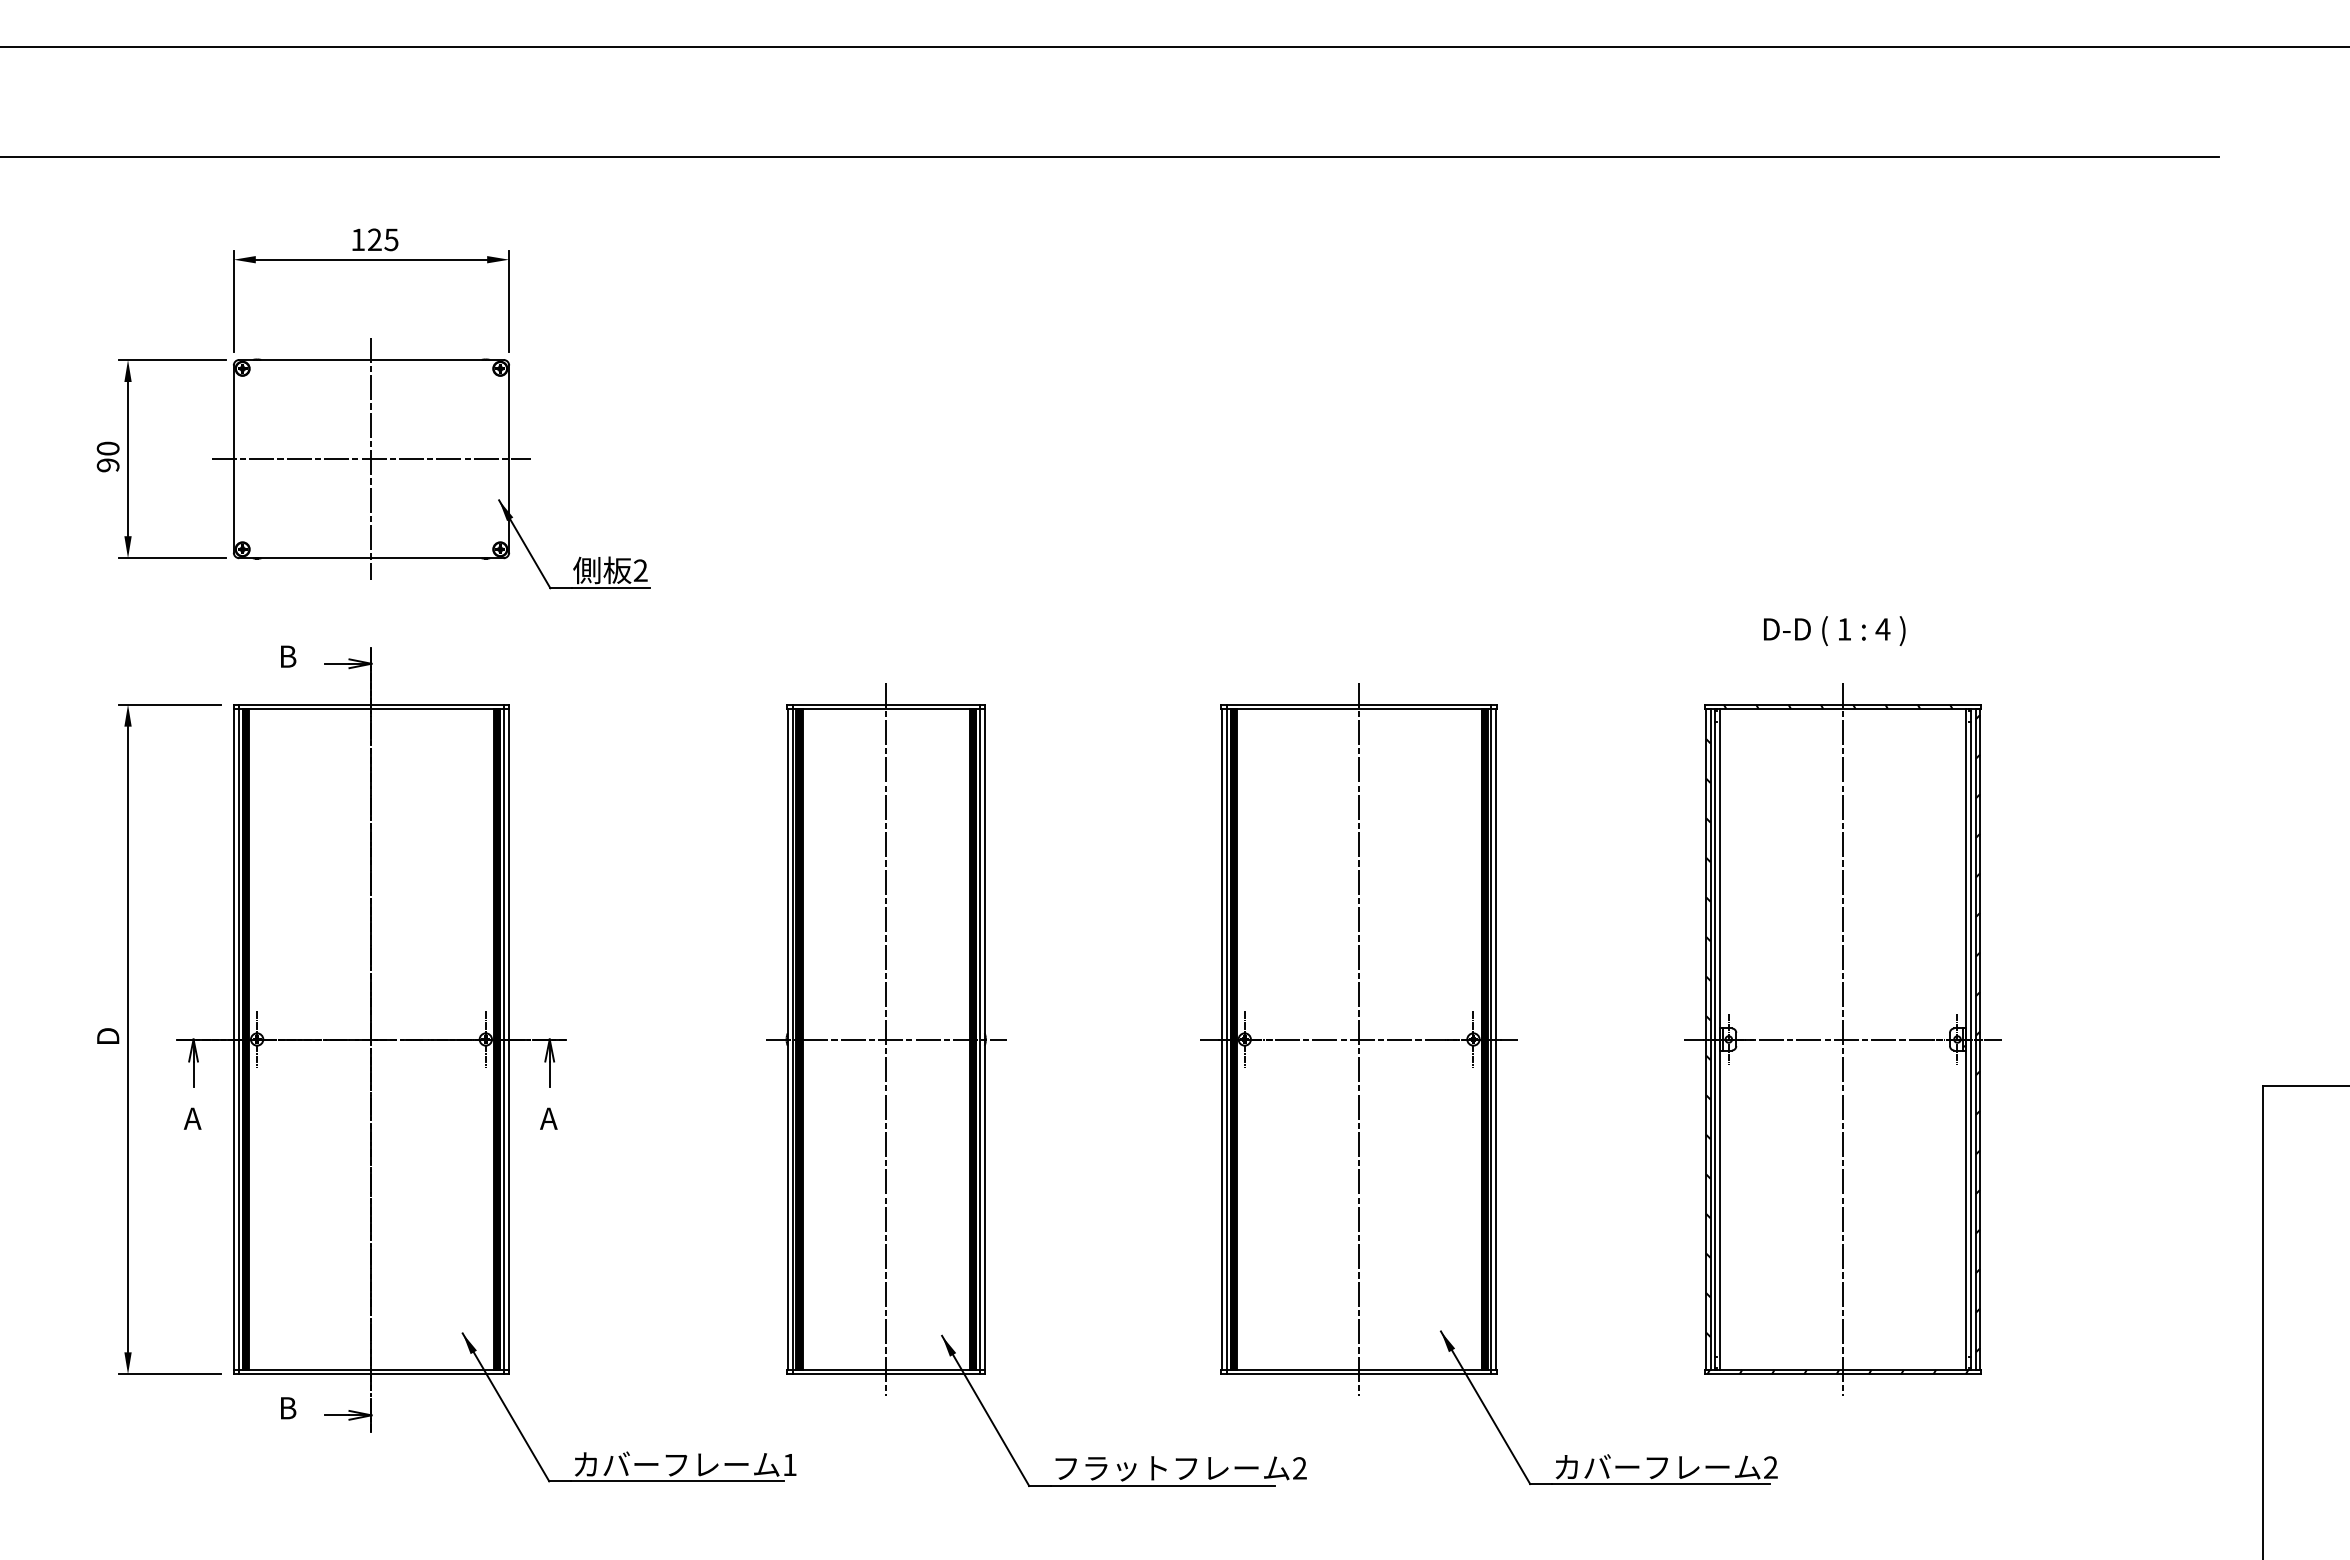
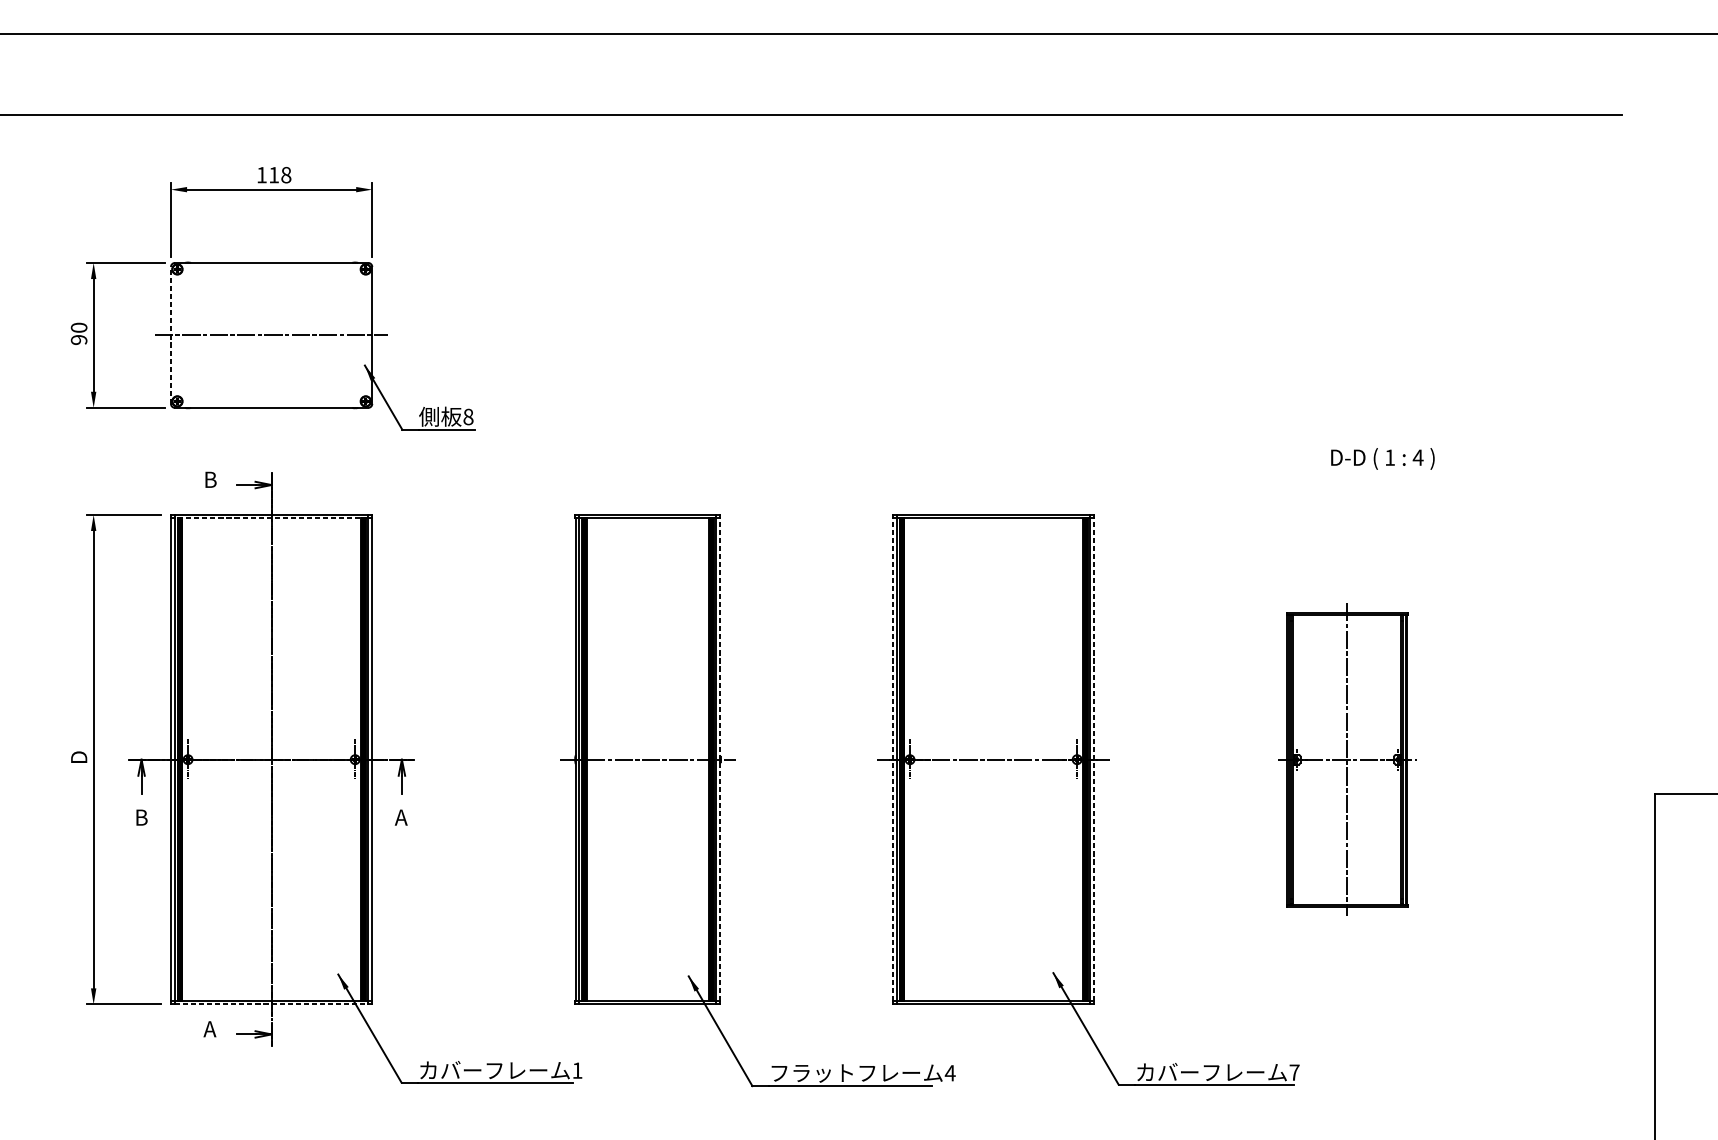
text: (383, 239) -> (280, 174), 125 -> 118
line: (371, 458) -> (271, 334), removed
line: (233, 459) -> (170, 335), solid -> dashed
text: (640, 570) -> (468, 416), 2 -> 8
text: (1834, 631) -> (1382, 459), moved
line: (370, 709) -> (270, 518), solid -> dashed
line: (886, 1039) -> (648, 759), removed
line: (984, 1039) -> (719, 759), solid -> dashed
line: (1222, 1039) -> (893, 759), solid -> dashed
line: (1359, 1039) -> (993, 759), removed
line: (1496, 1039) -> (1094, 759), solid -> dashed
part: (1842, 1039) -> (1346, 759), size x0.6
text: (192, 1118) -> (140, 817), A -> B
line: (371, 1374) -> (271, 1004), solid -> dashed
text: (287, 1408) -> (210, 1029), B -> A
text: (1770, 1467) -> (1294, 1072), 2 -> 7
text: (1299, 1468) -> (950, 1073), 2 -> 4

